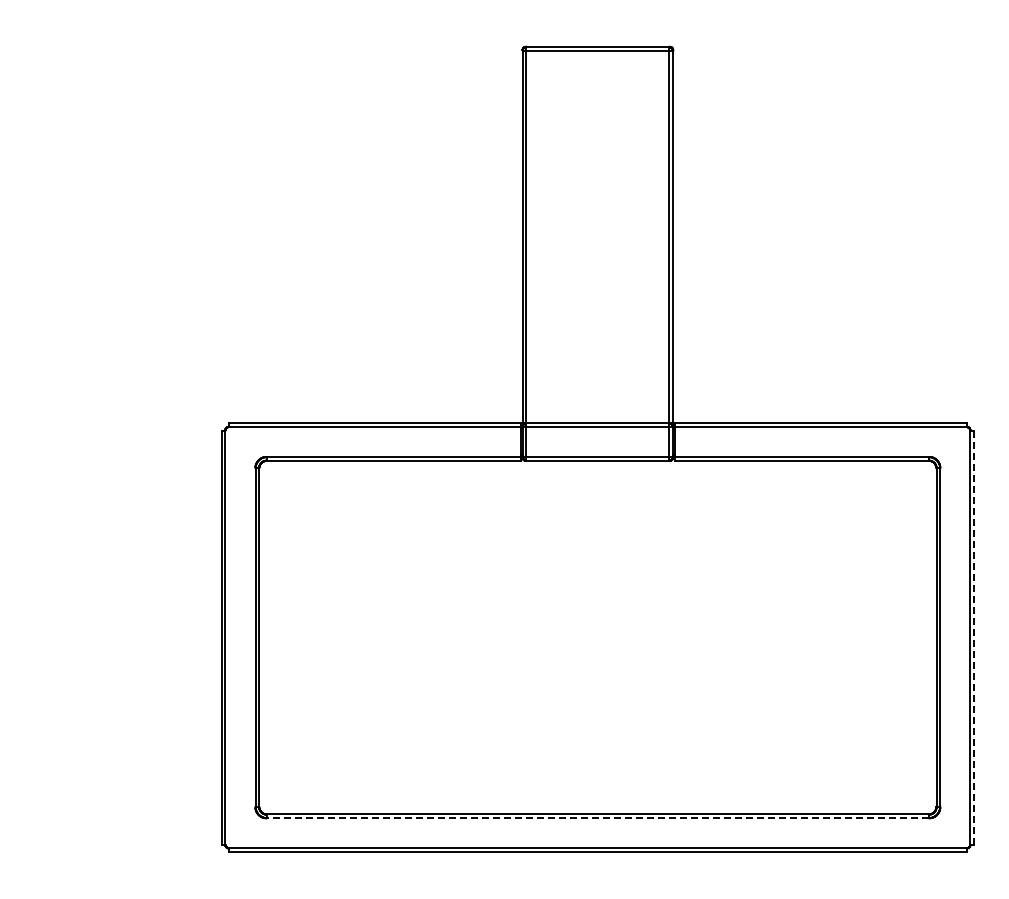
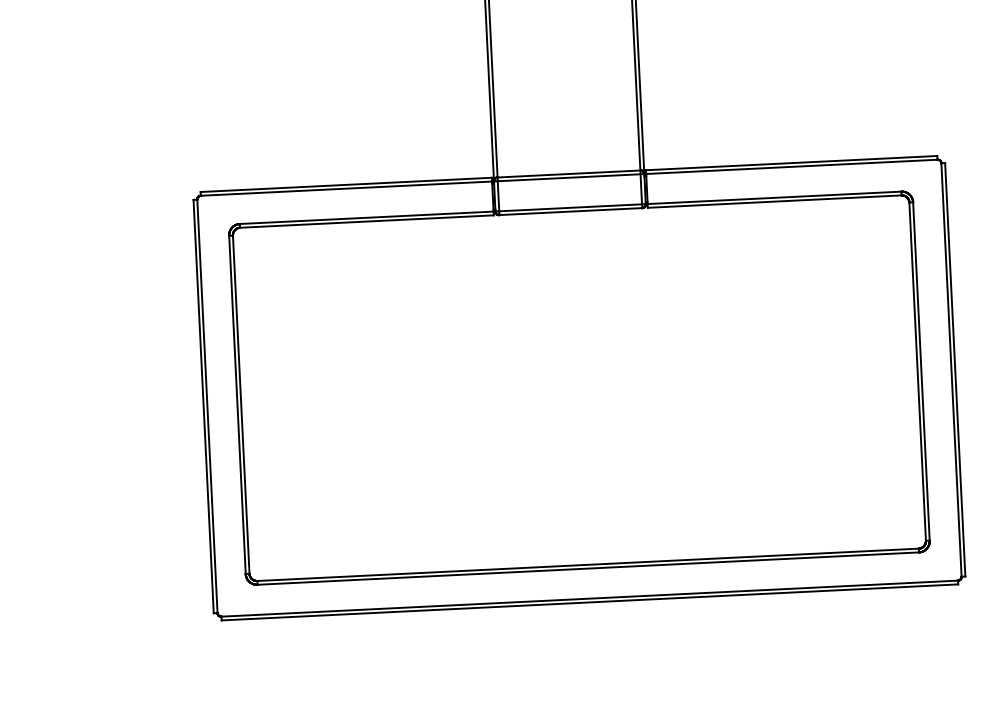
line: (974, 637) -> (955, 369), dashed -> solid
line: (597, 818) -> (587, 568), dashed -> solid

